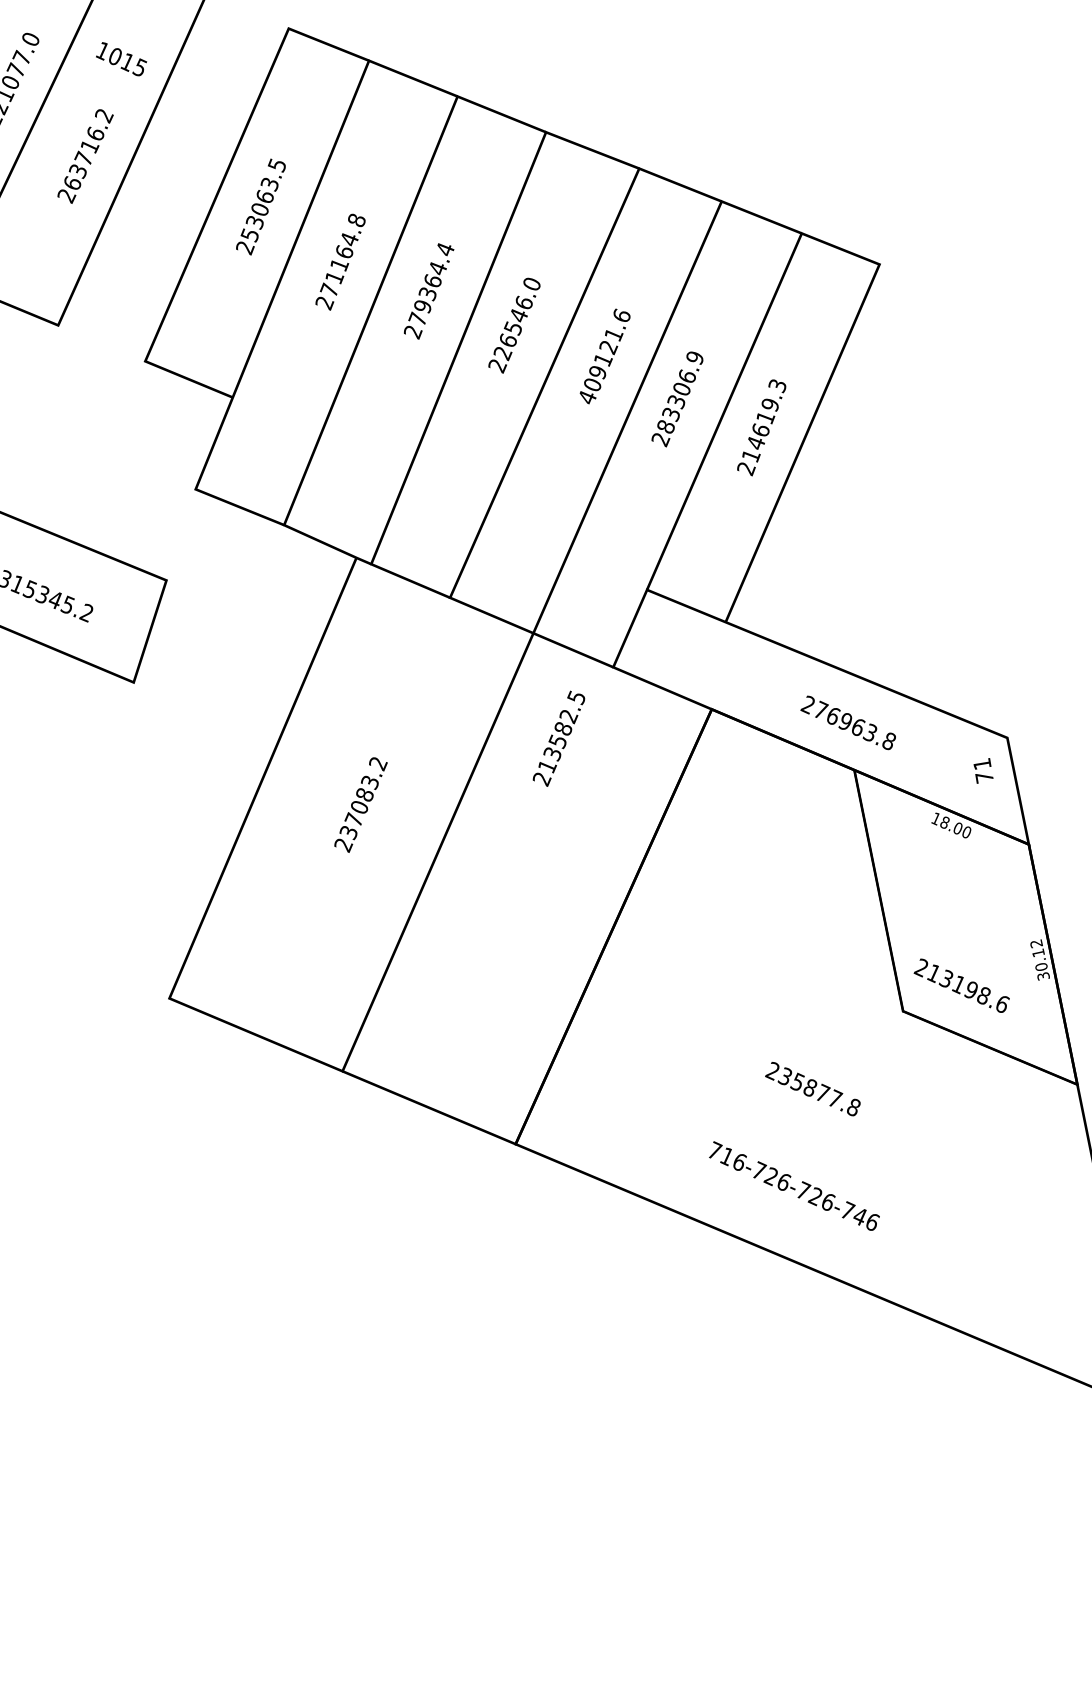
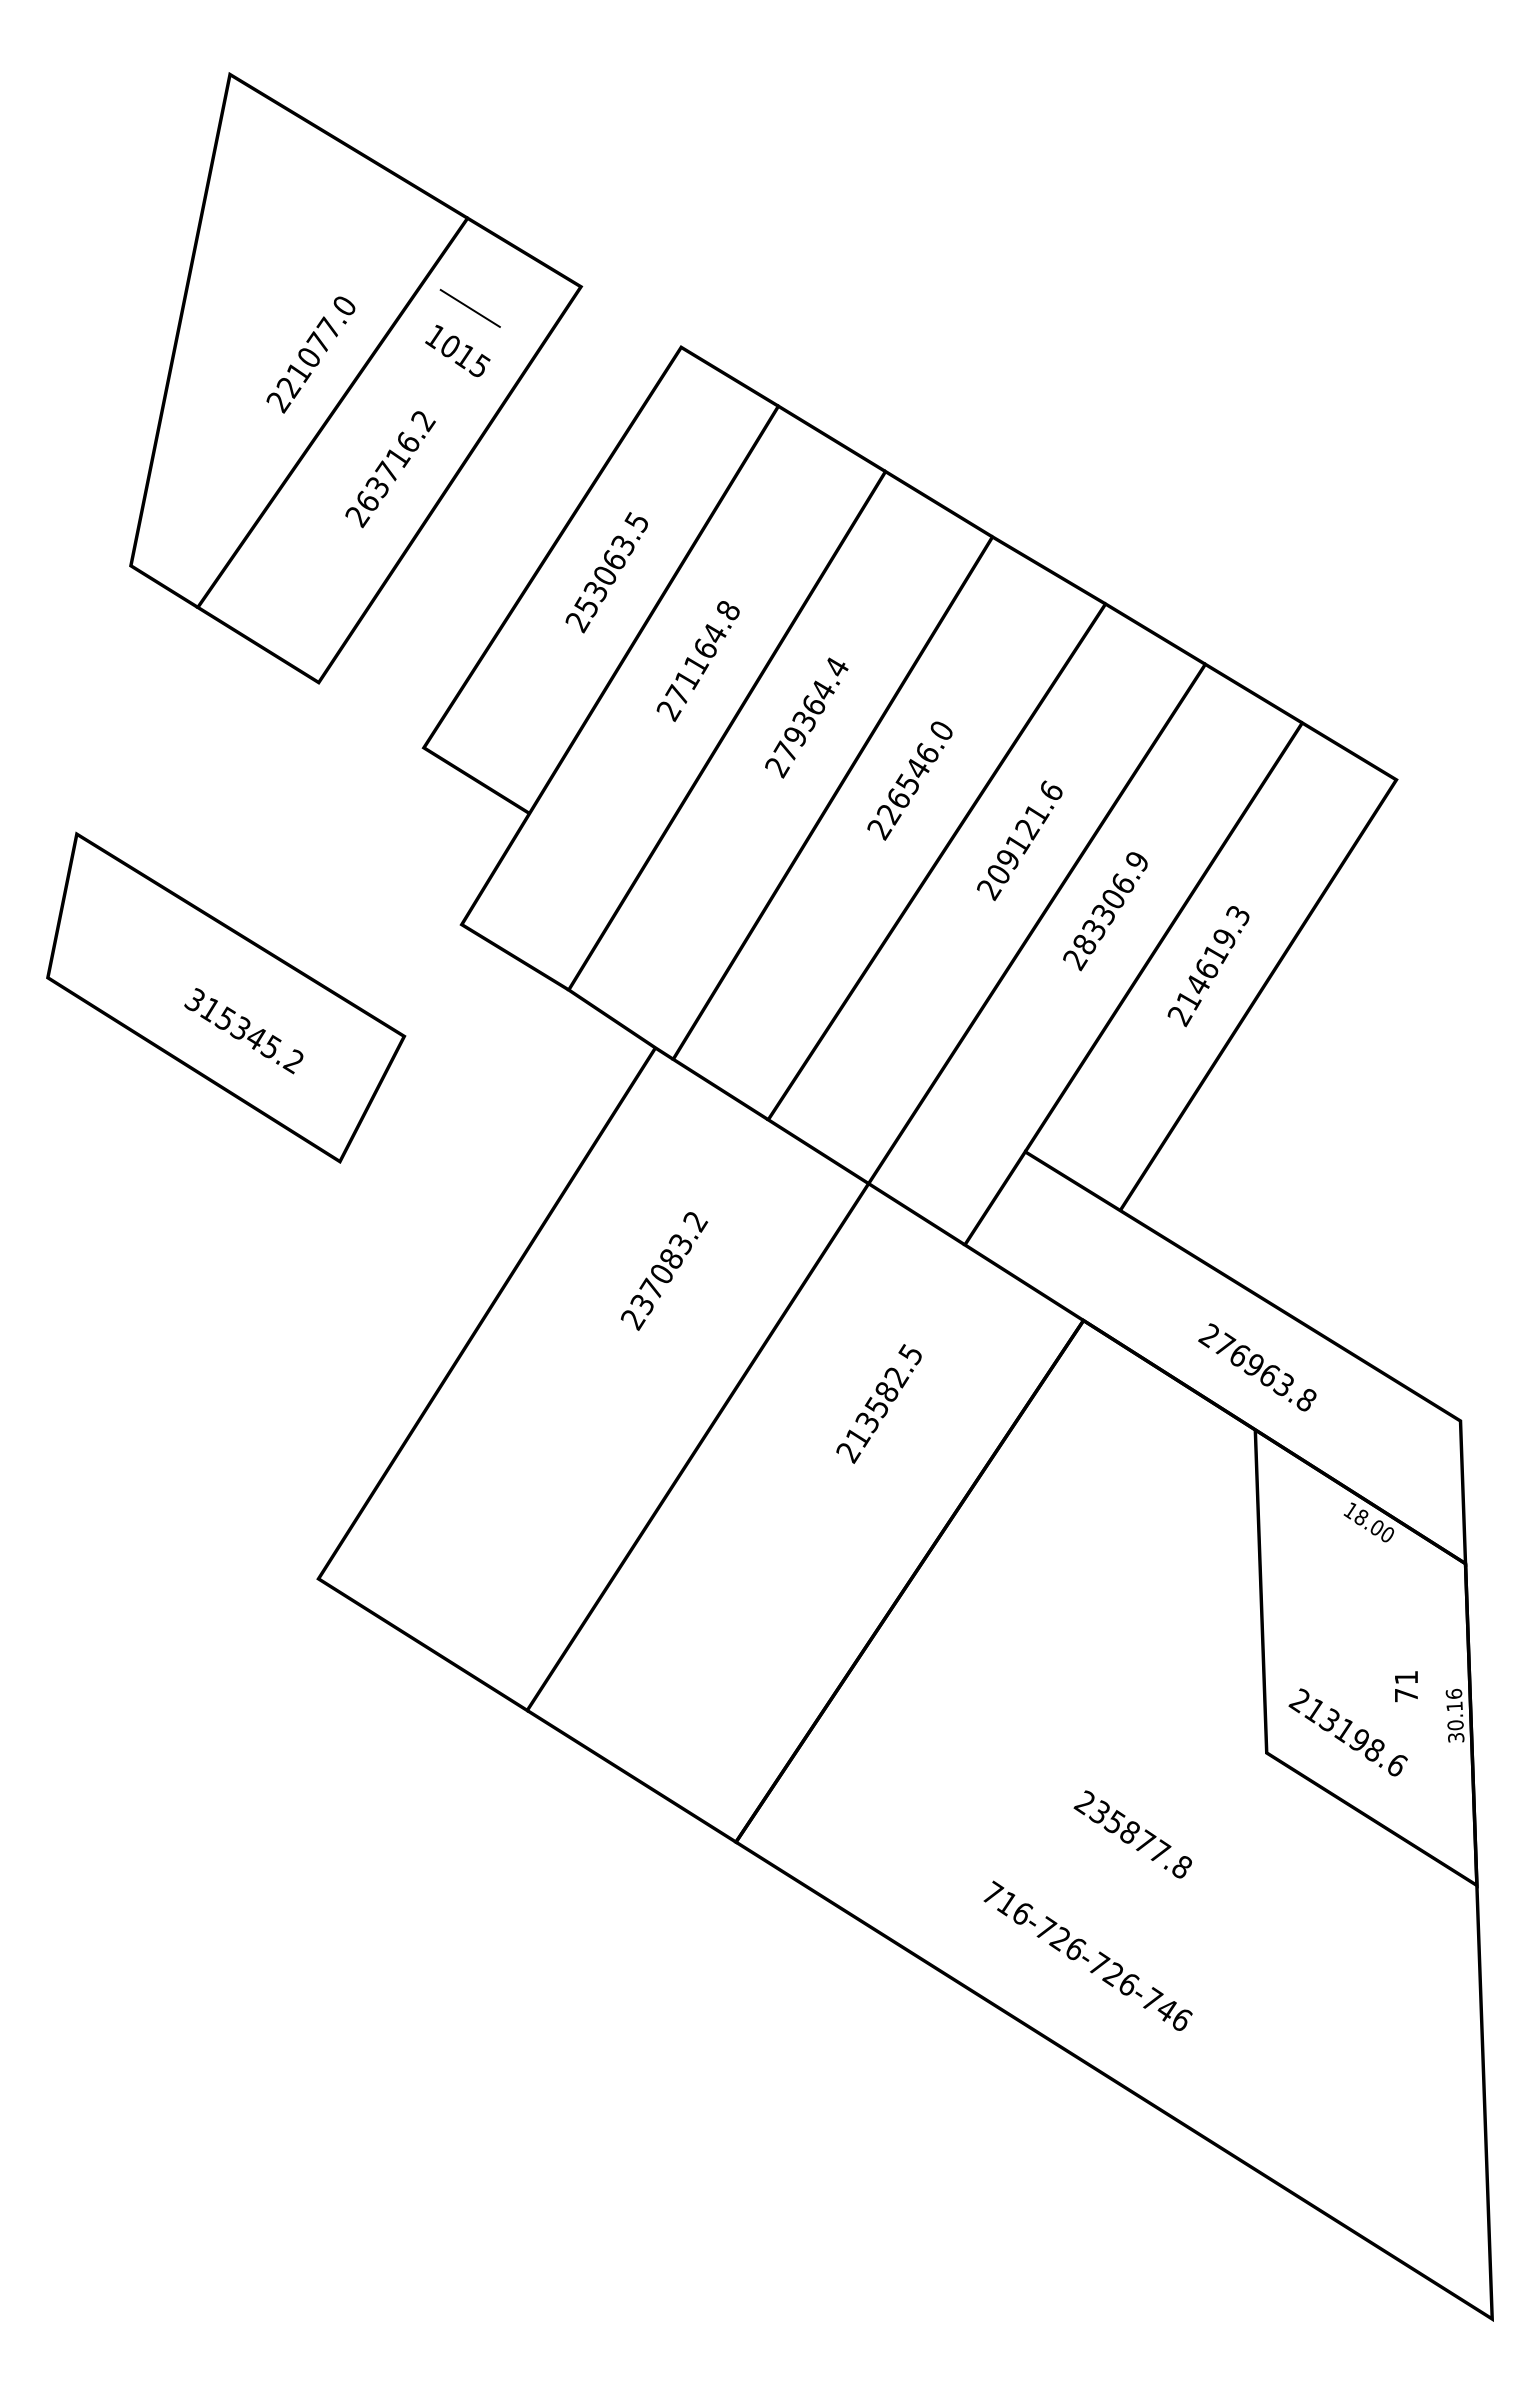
line: (124, 25) -> (469, 308), added
text: (587, 398) -> (989, 890), 409121.6 -> 209121.6
text: (558, 738) -> (878, 1403), moved
text: (983, 770) -> (1406, 1686), moved
text: (361, 805) -> (664, 1271), moved
text: (1035, 943) -> (1453, 1693), 30.12 -> 30.16

